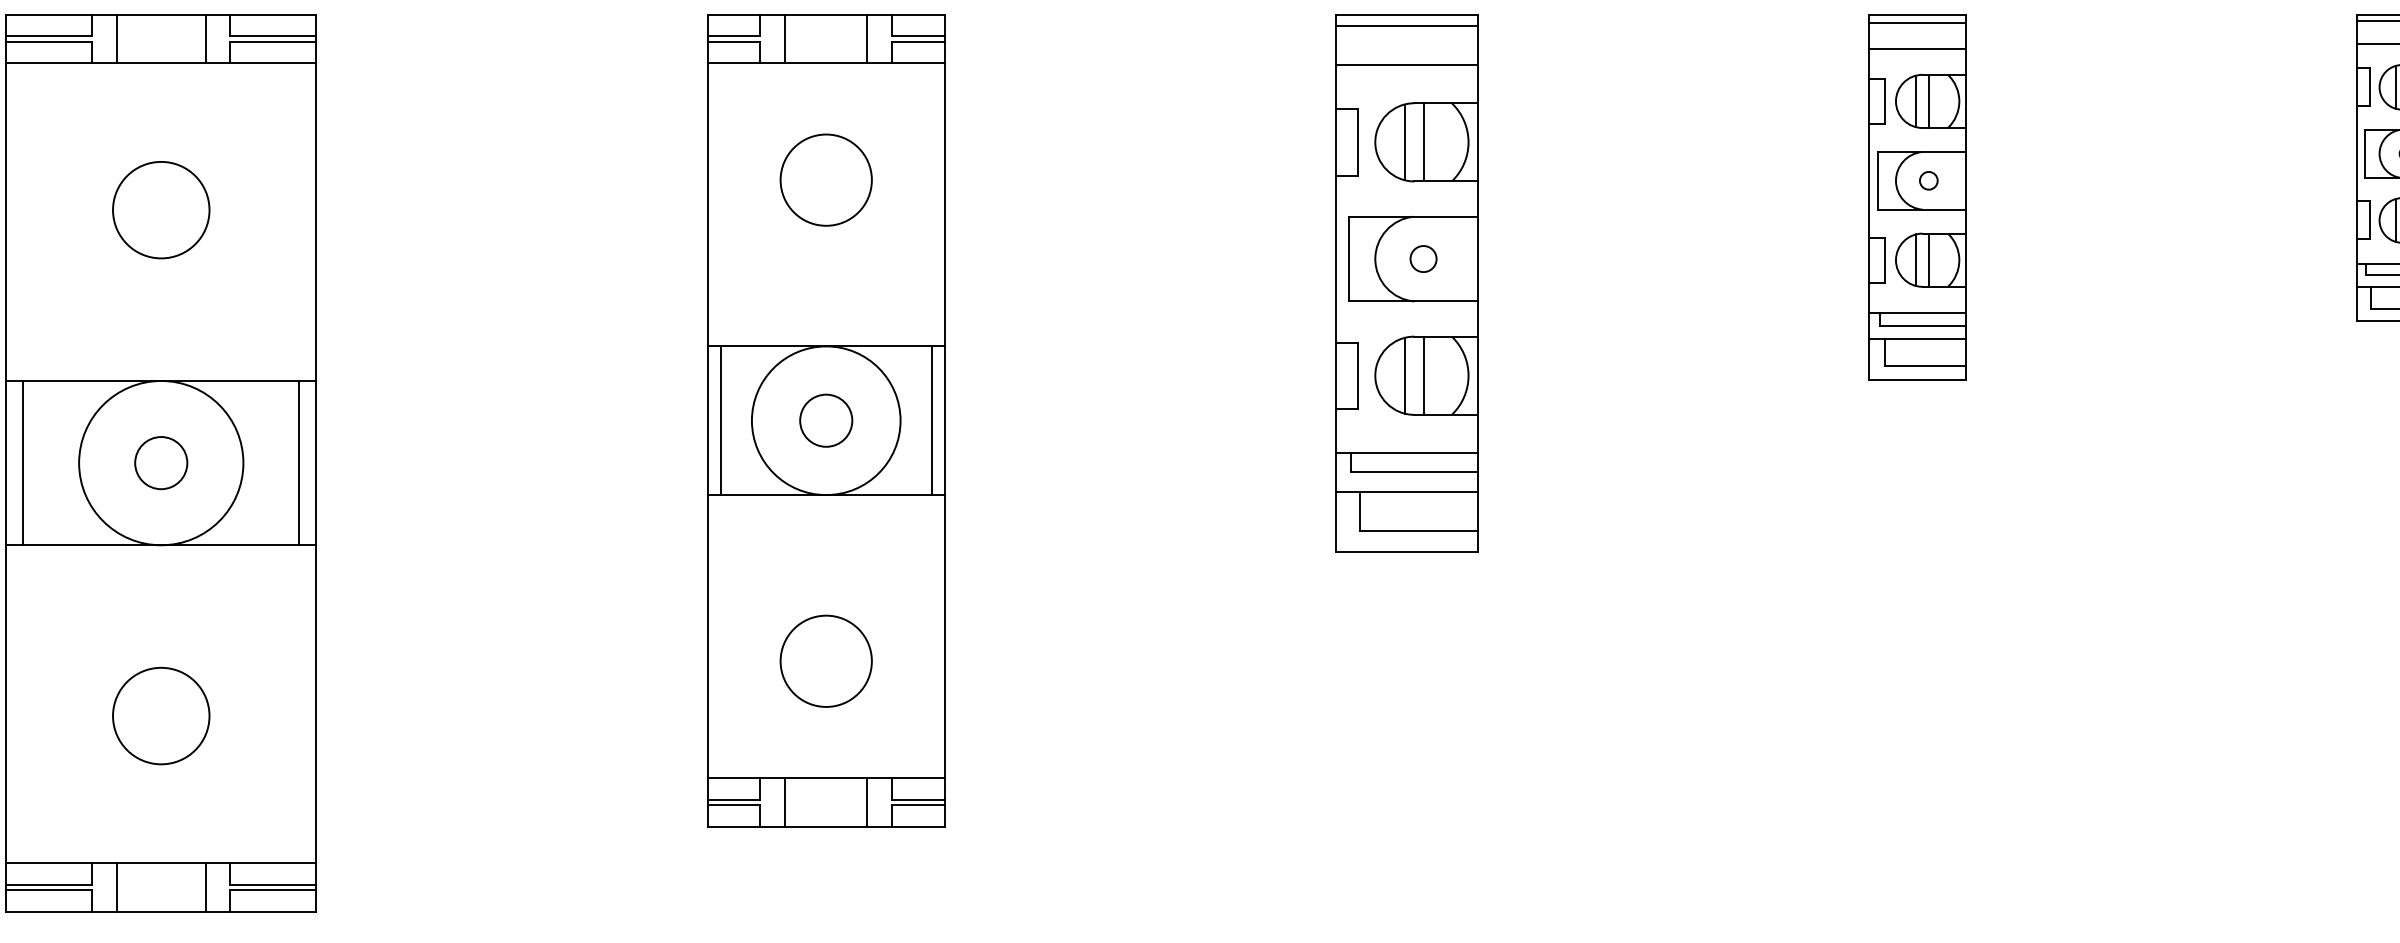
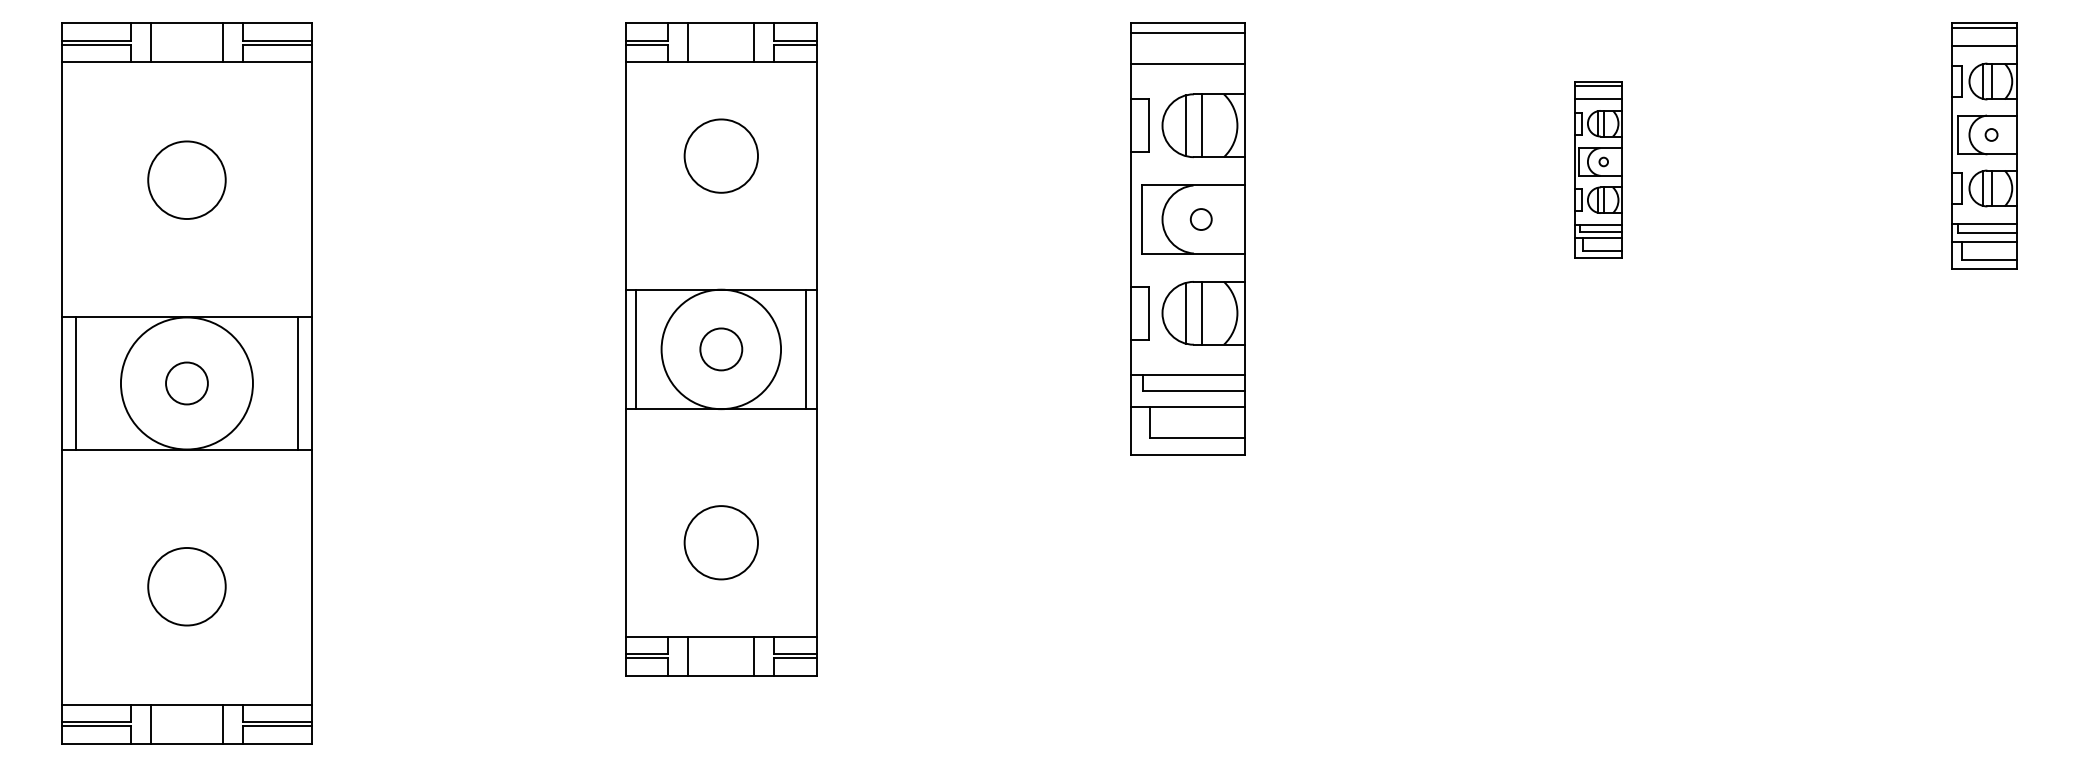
part: (1917, 196) -> (1598, 169), size x0.6

